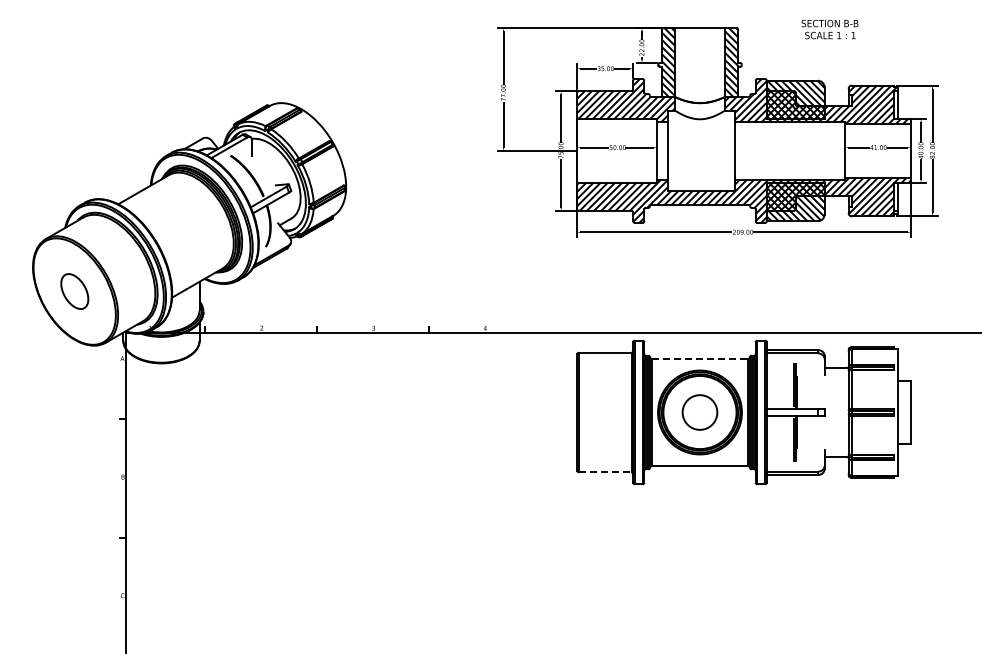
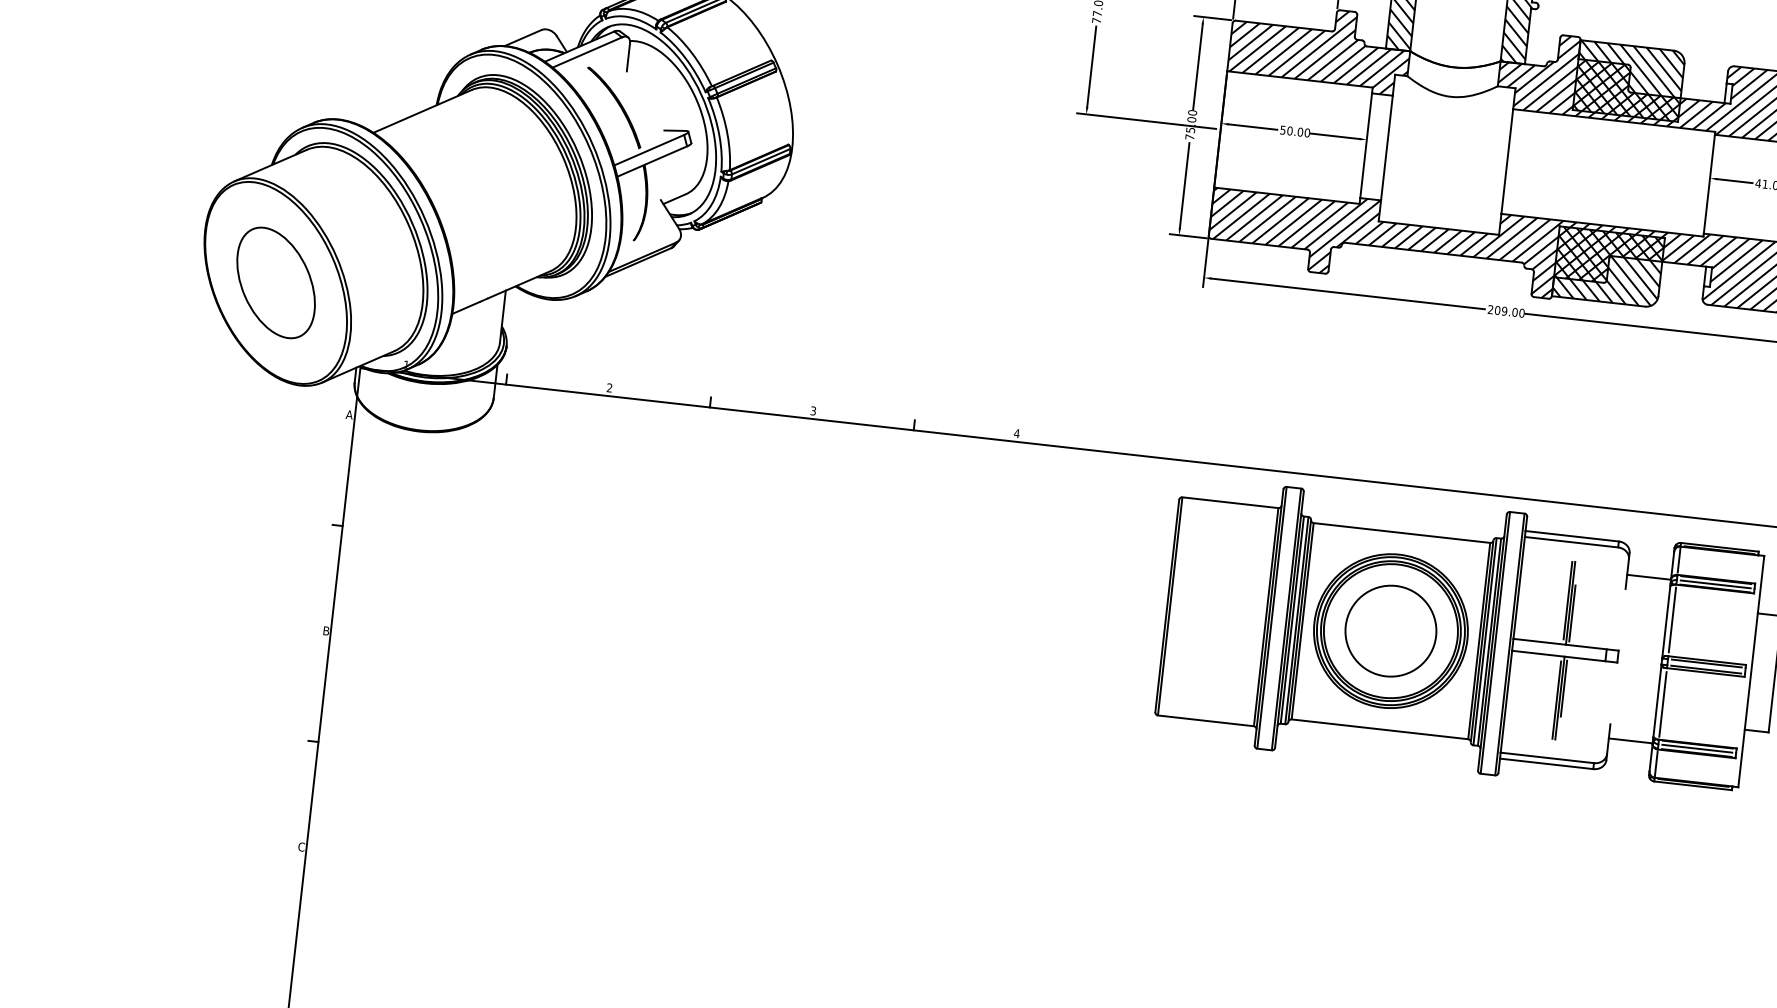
part: (74, 291) -> (275, 282), size x1.67
line: (700, 358) -> (1402, 532), dashed -> solid
circle: (699, 412) -> (1390, 631), size x1.43
line: (605, 472) -> (1206, 721), dashed -> solid

